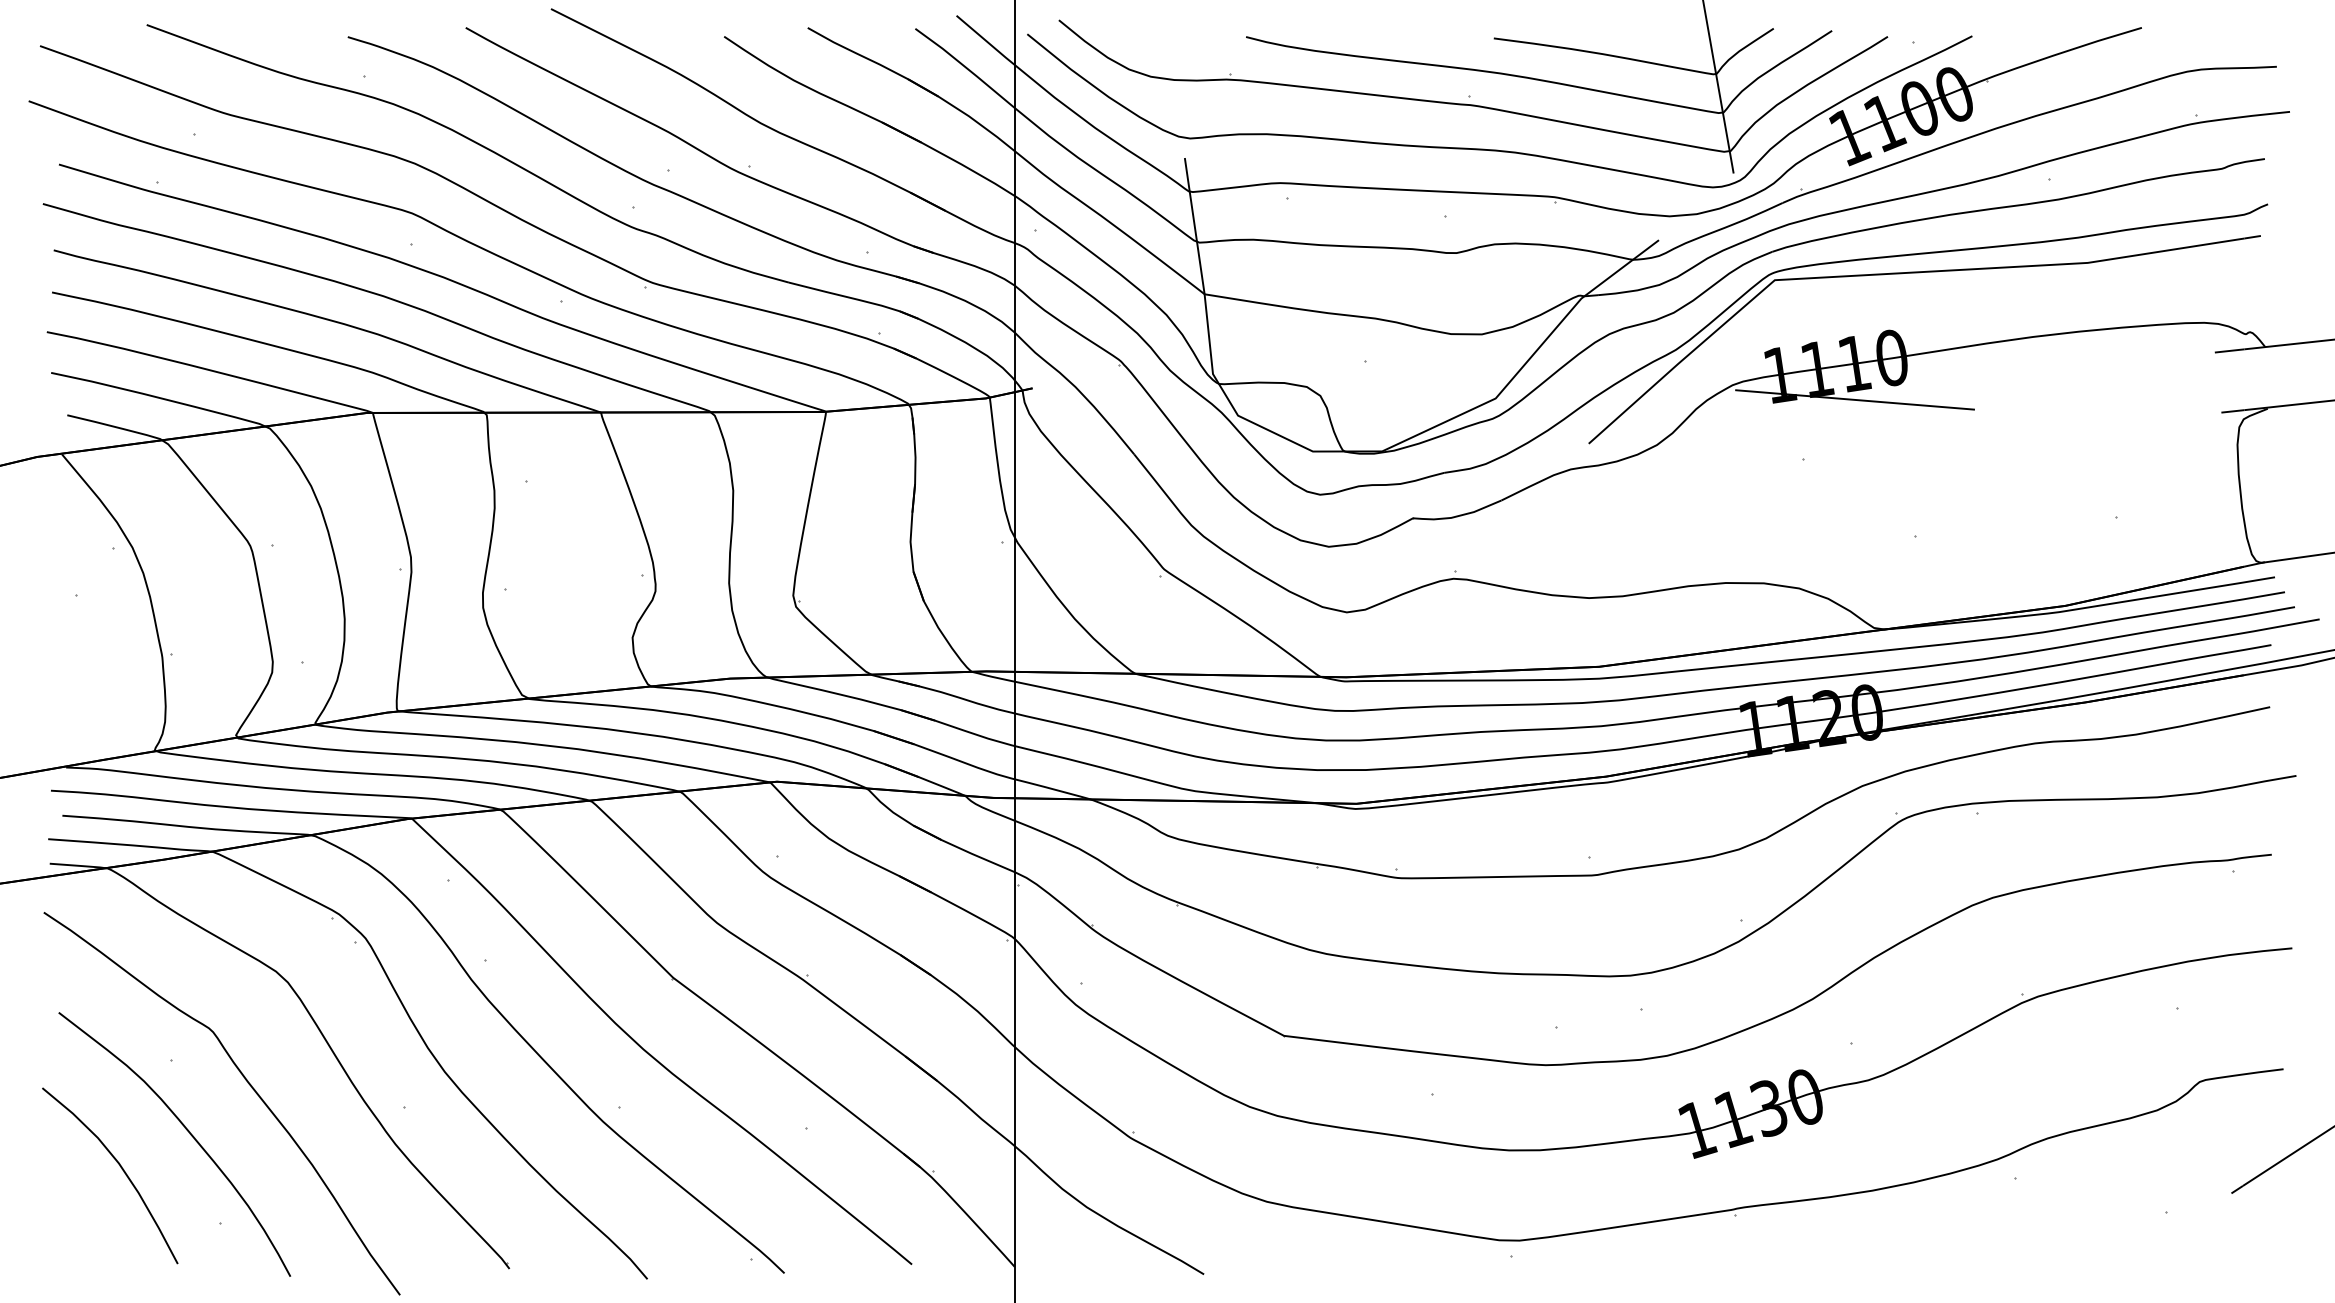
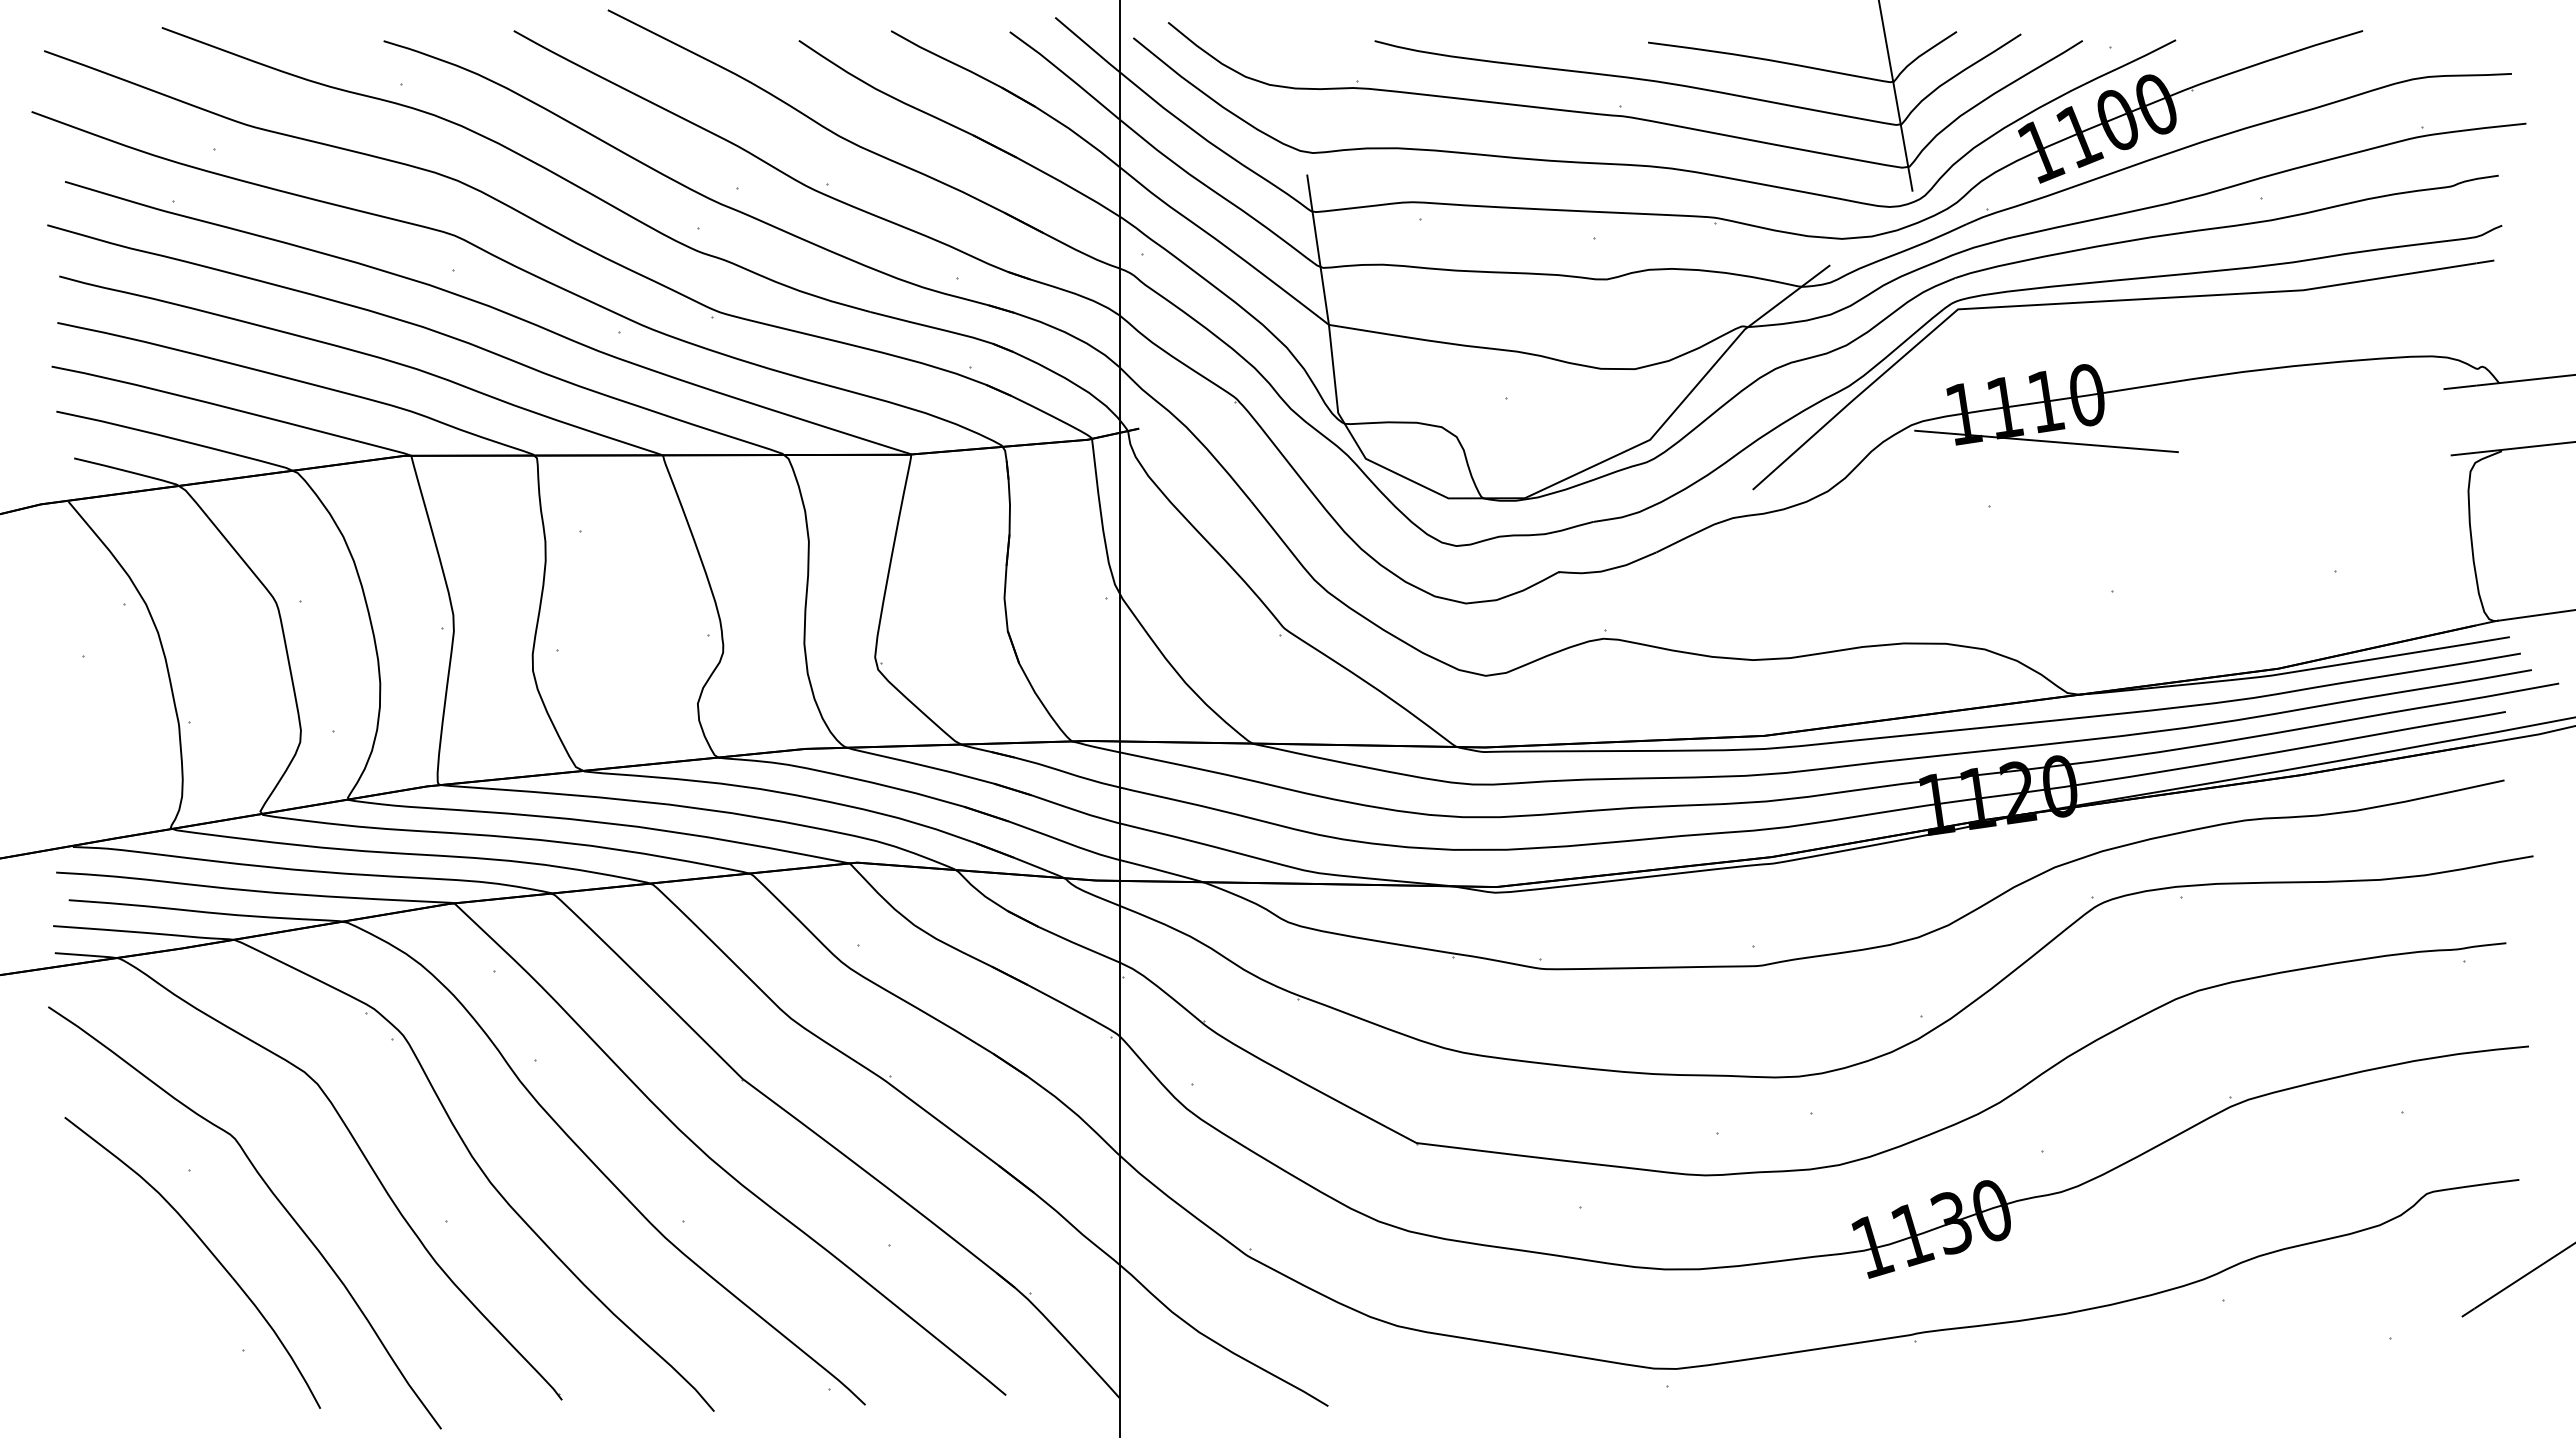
curve: (121, 1168) -> (133, 1289), removed

